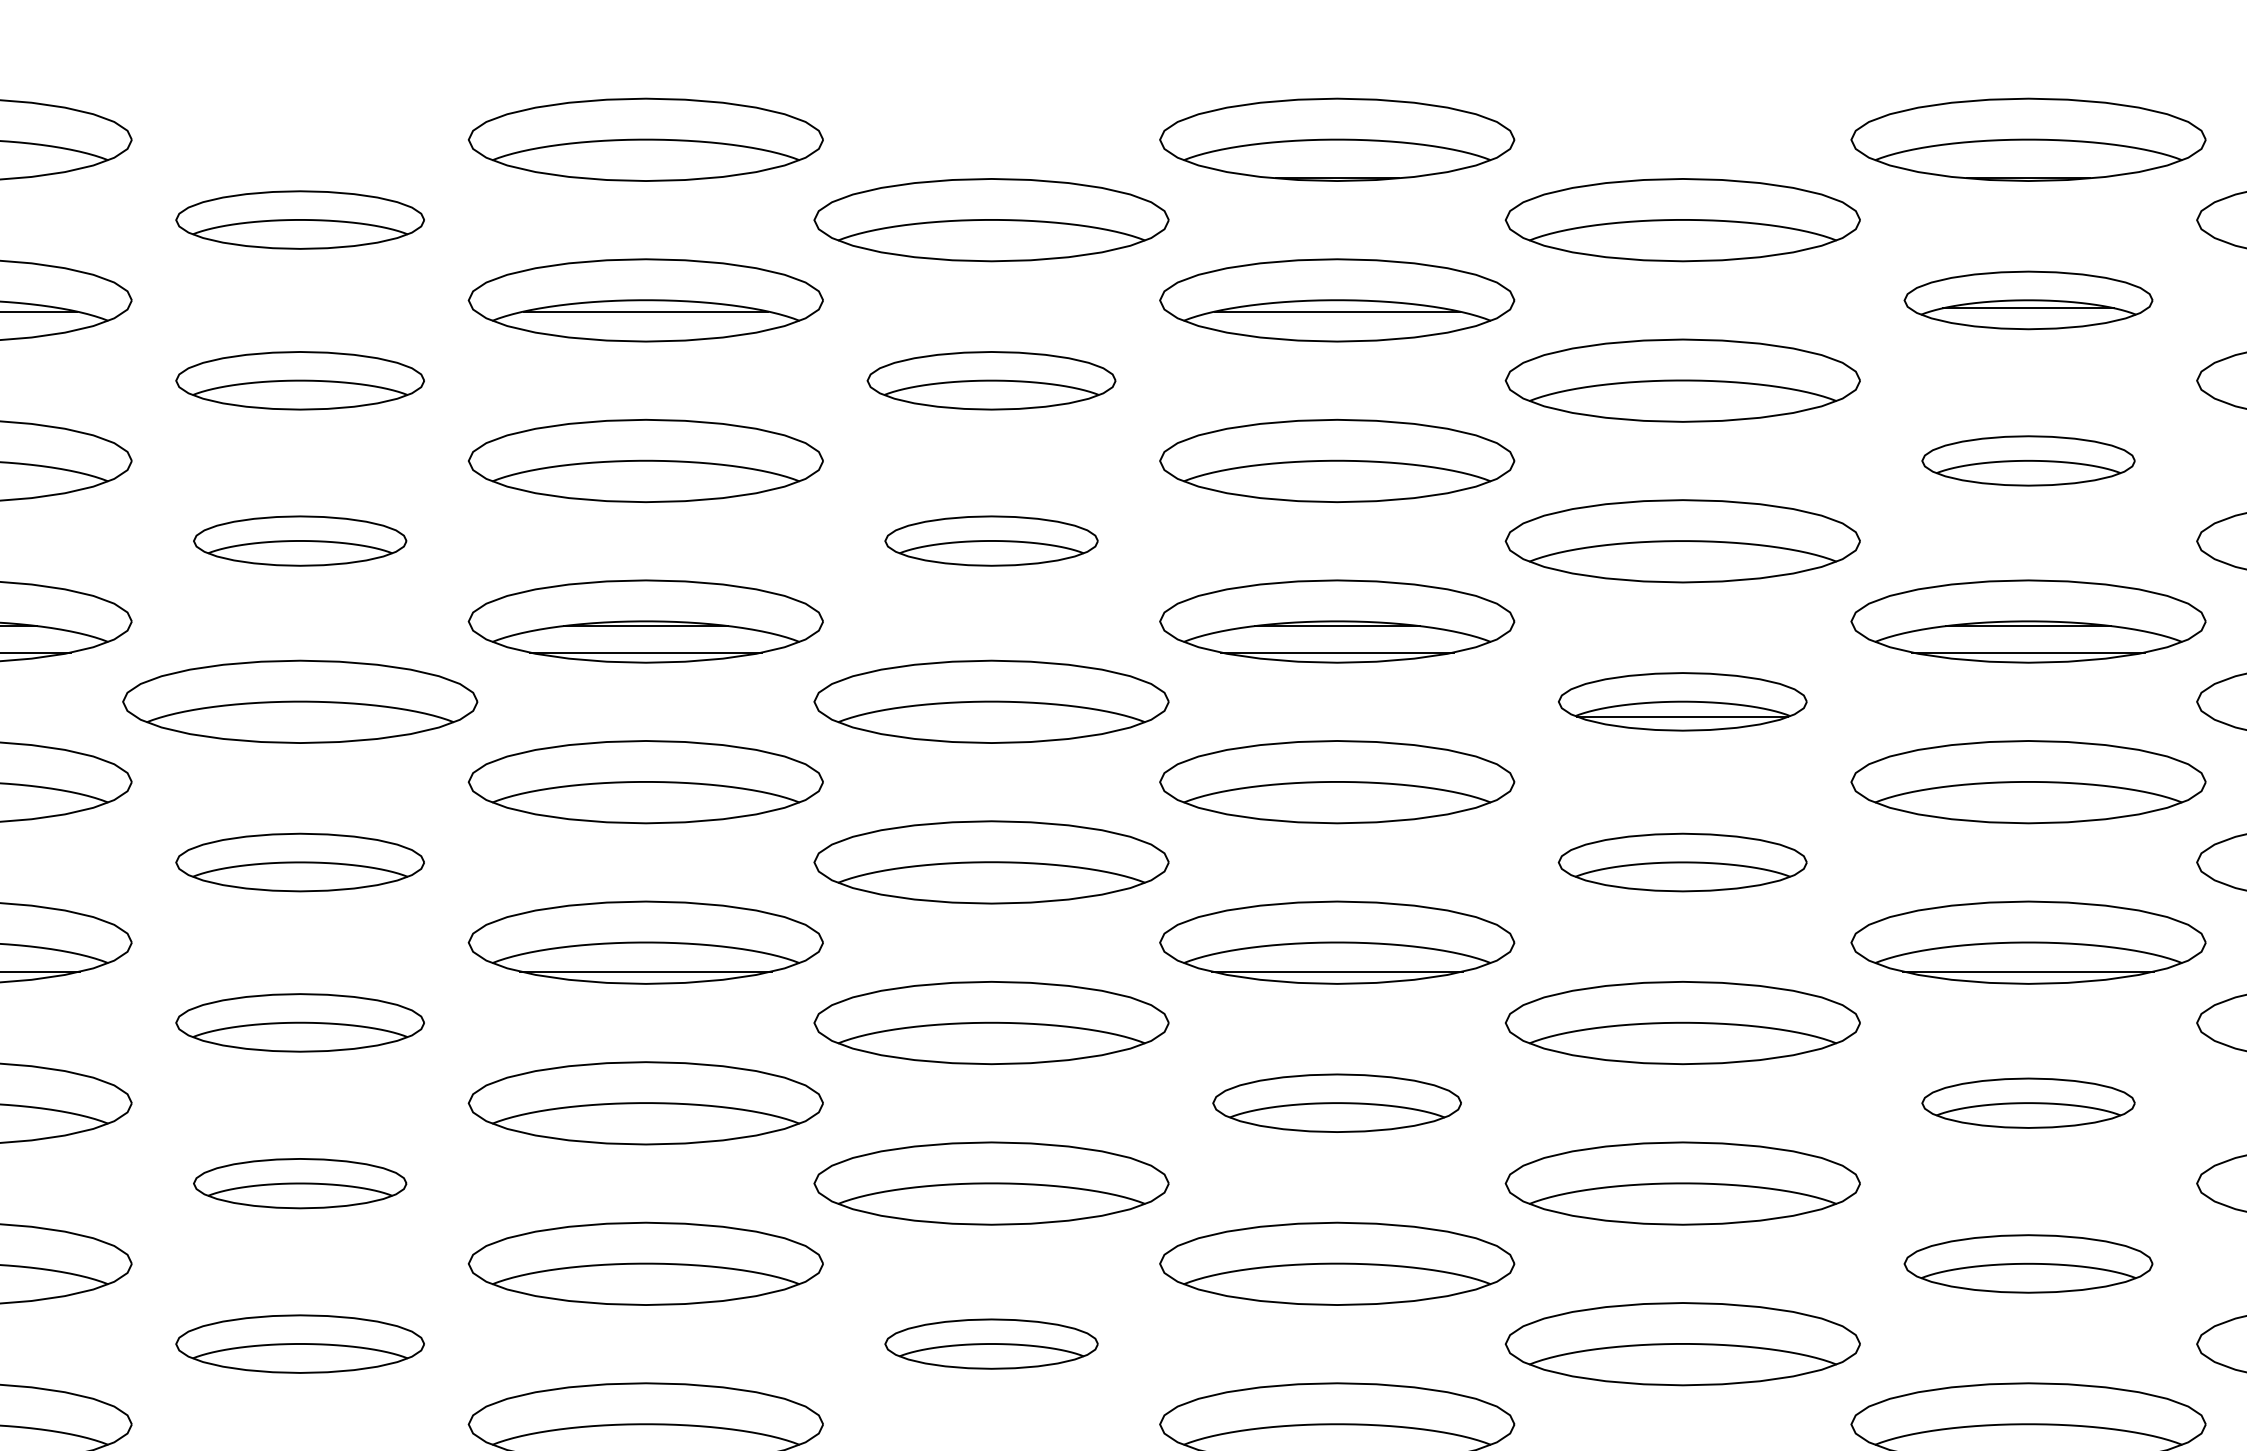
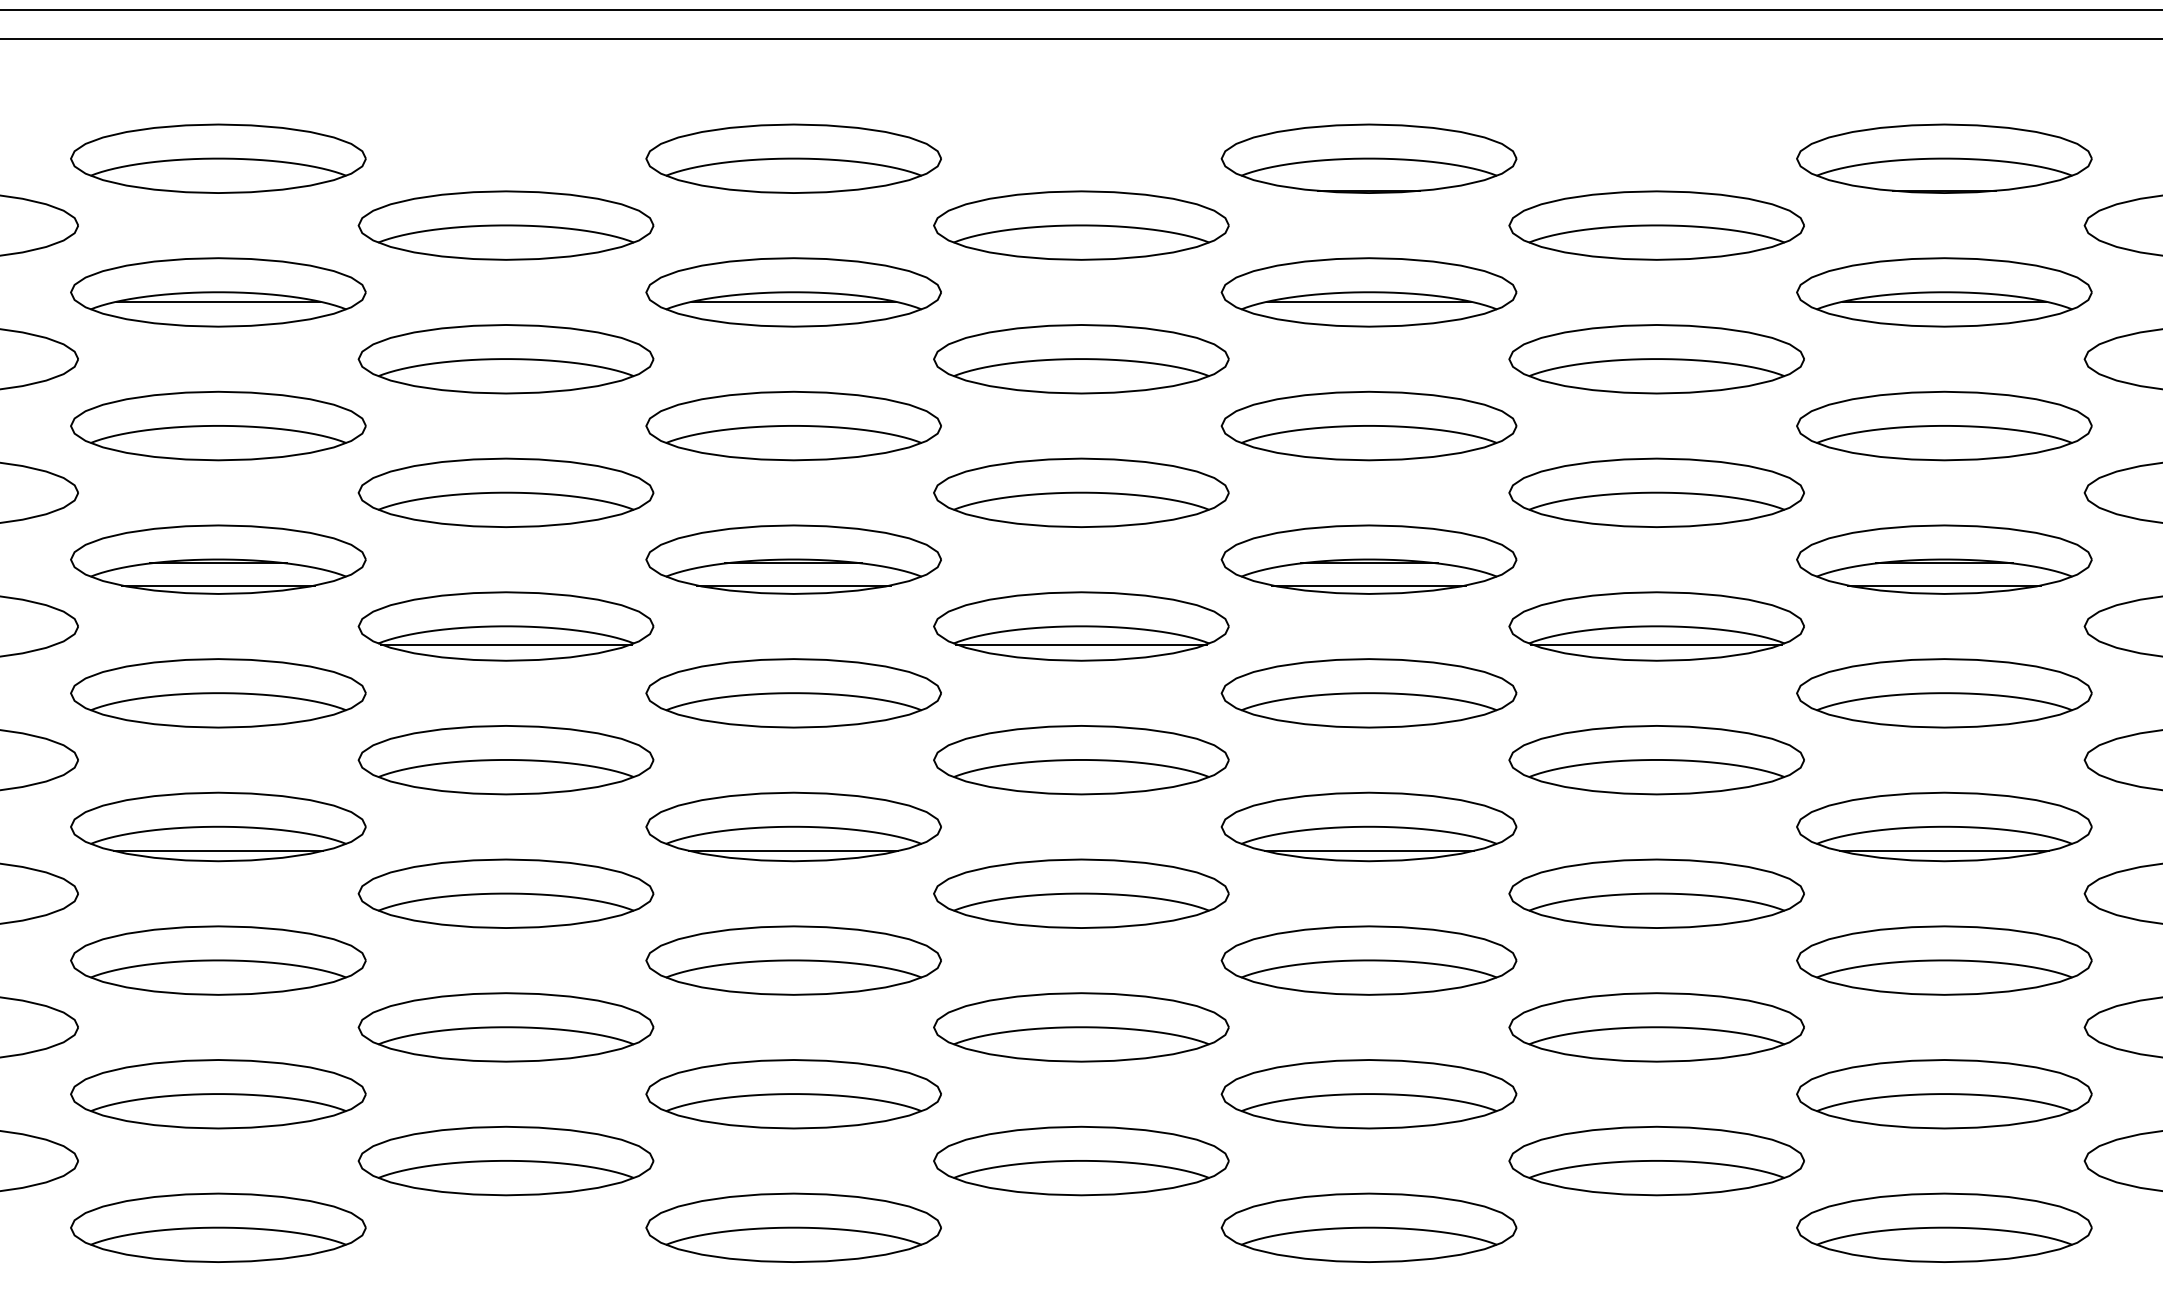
part: (299, 219) -> (505, 225), size x1.43
part: (2028, 300) -> (1944, 292), size x1.43
part: (299, 381) -> (505, 359), size x1.43
part: (991, 381) -> (1081, 359), size x1.43
part: (2028, 460) -> (1944, 425), size x1.67
part: (299, 540) -> (505, 492), size x1.67
part: (991, 540) -> (1081, 492), size x1.67
part: (1682, 701) -> (1656, 626), size x1.43
line: (299, 723) -> (505, 644), added
line: (991, 723) -> (1081, 644), added
part: (299, 862) -> (505, 760), size x1.43
part: (1682, 862) -> (1656, 760), size x1.43
part: (299, 1022) -> (505, 893), size x1.43
part: (1336, 1103) -> (1368, 960), size x1.43
part: (2028, 1103) -> (1944, 960), size x1.67
part: (299, 1183) -> (505, 1027), size x1.67
part: (2028, 1264) -> (1944, 1094), size x1.43
part: (299, 1343) -> (505, 1160), size x1.43
part: (991, 1343) -> (1081, 1160), size x1.67

